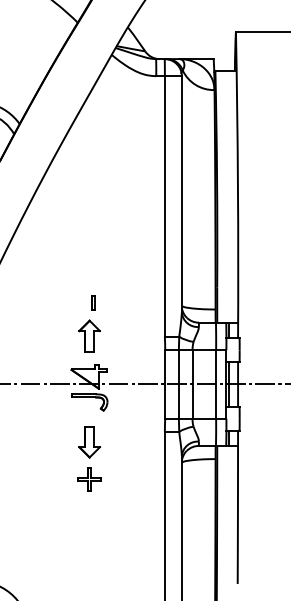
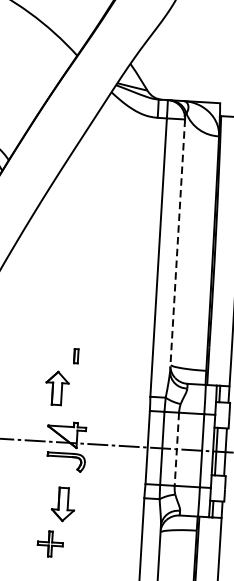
line: (181, 194) -> (177, 245), solid -> dashed
part: (89, 335) -> (57, 387), moved
line: (192, 384) -> (176, 449), solid -> dashed
part: (89, 479) -> (50, 543), moved

